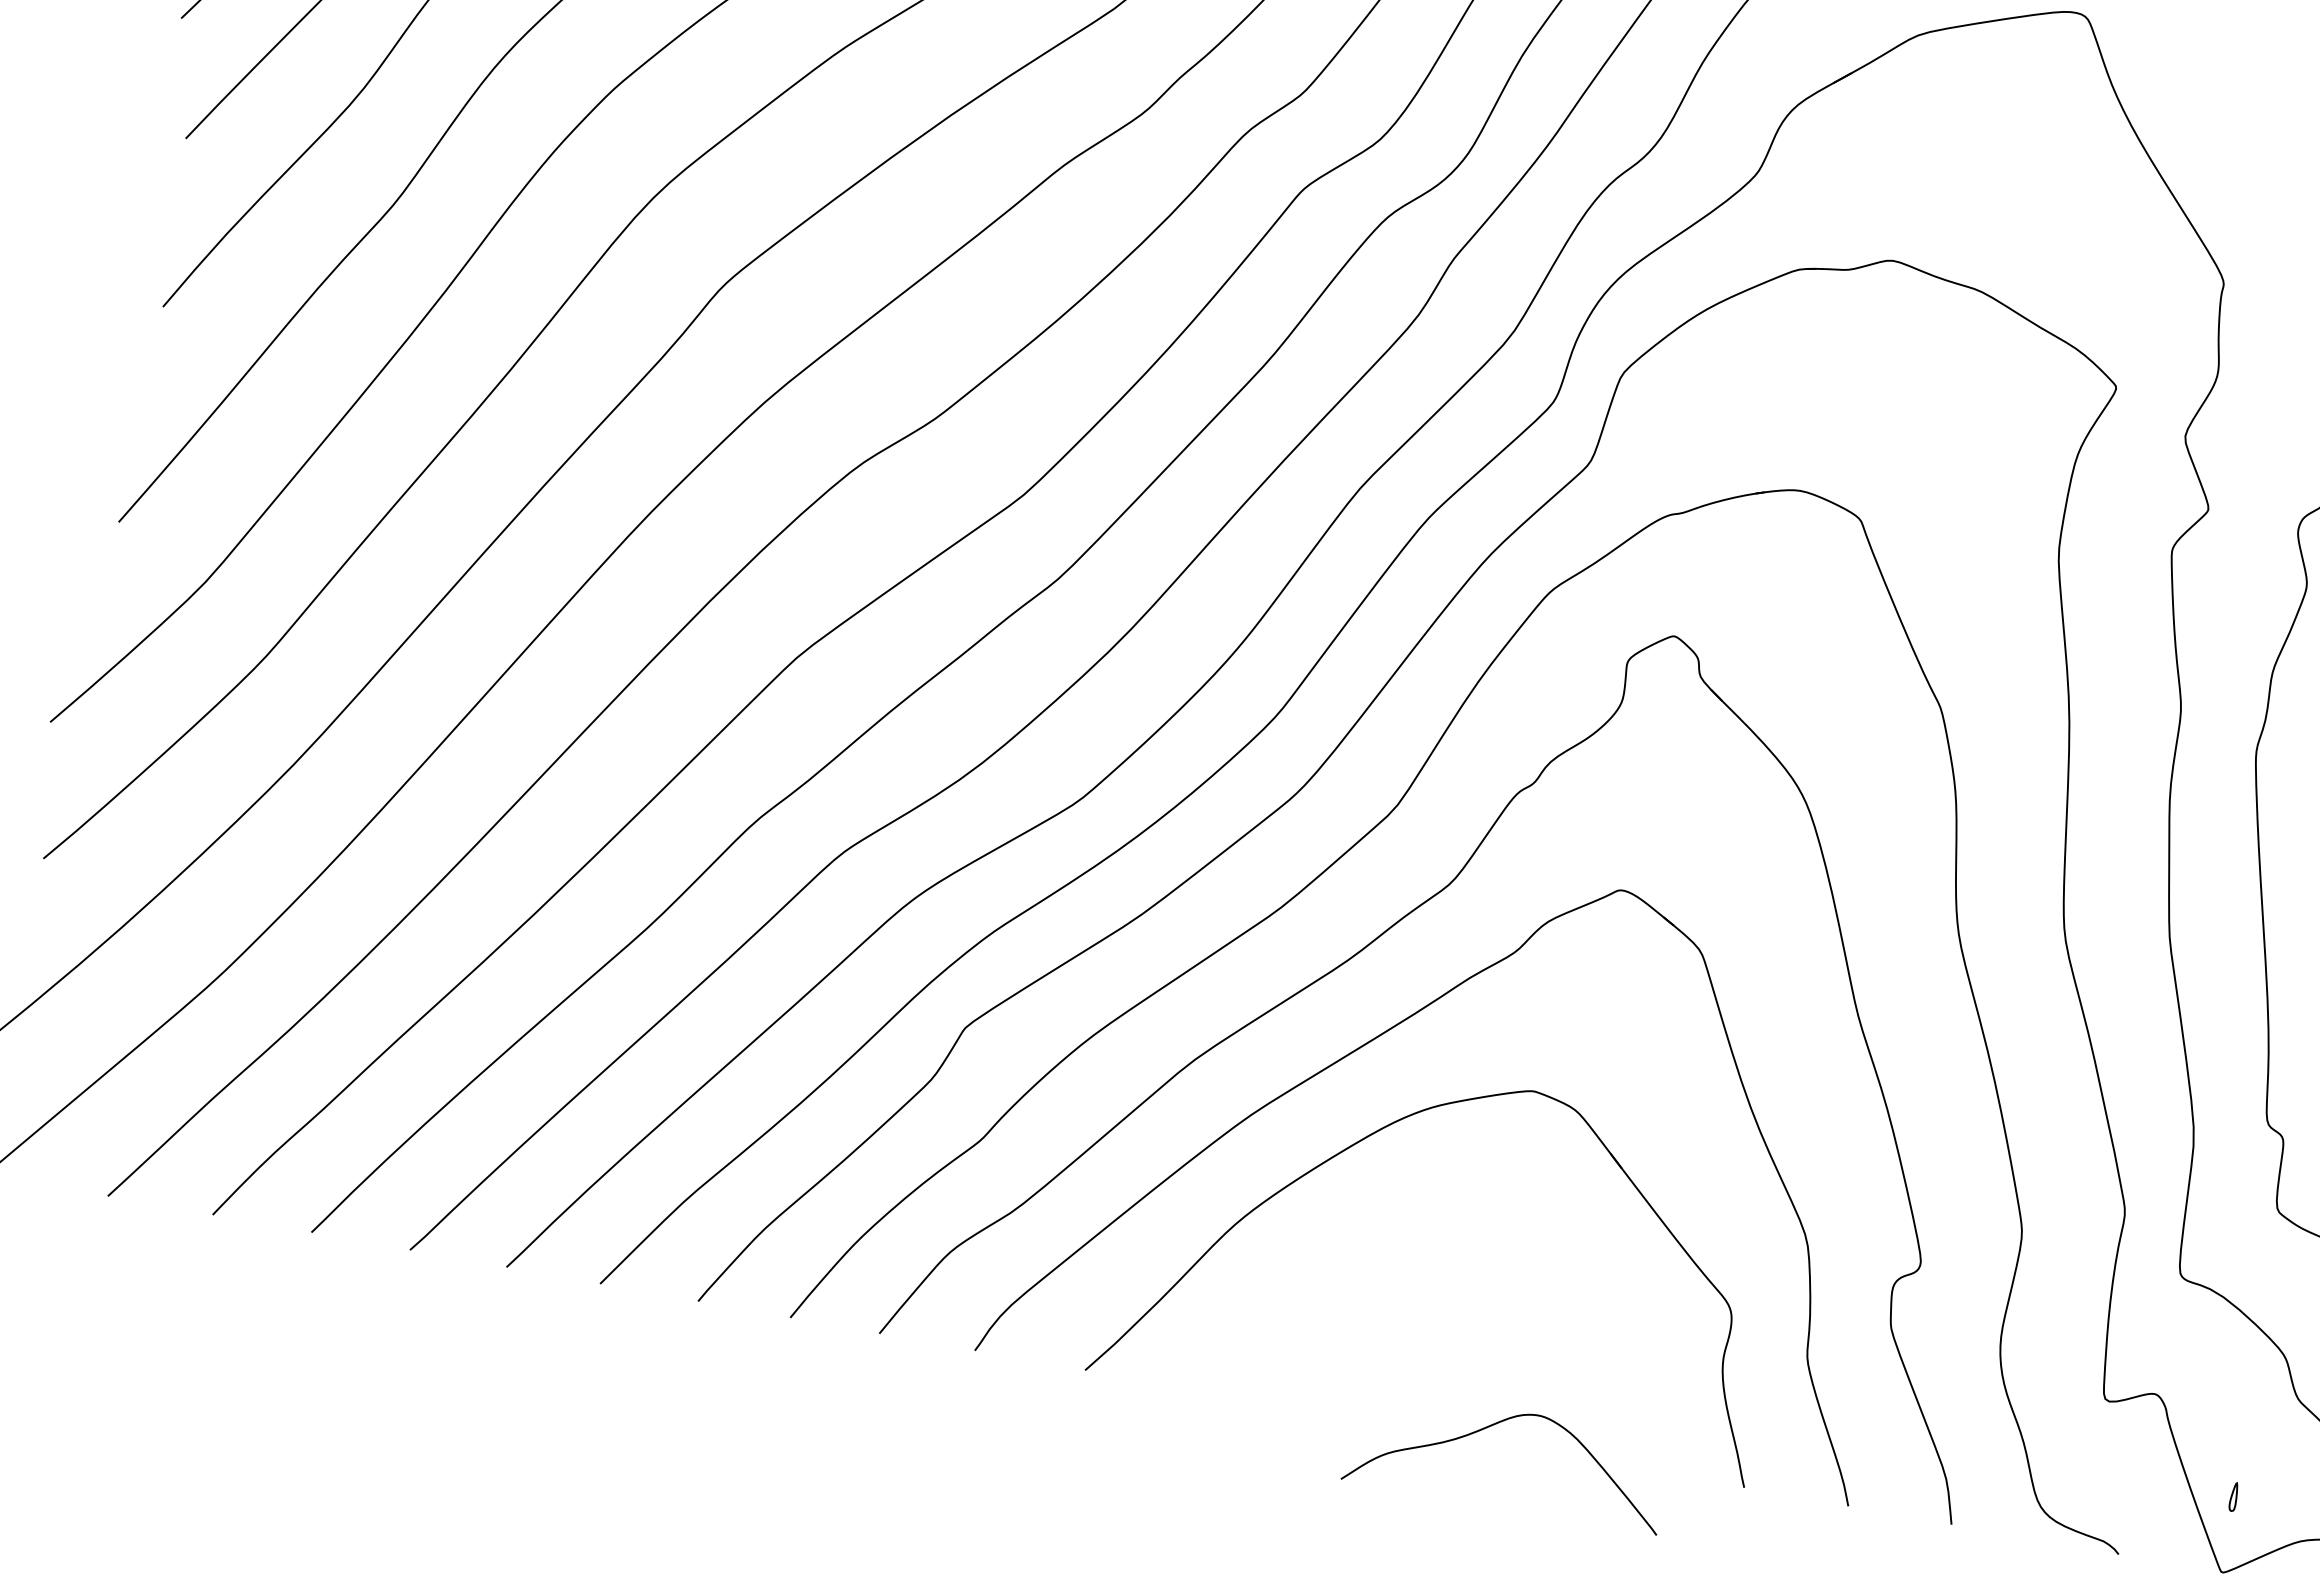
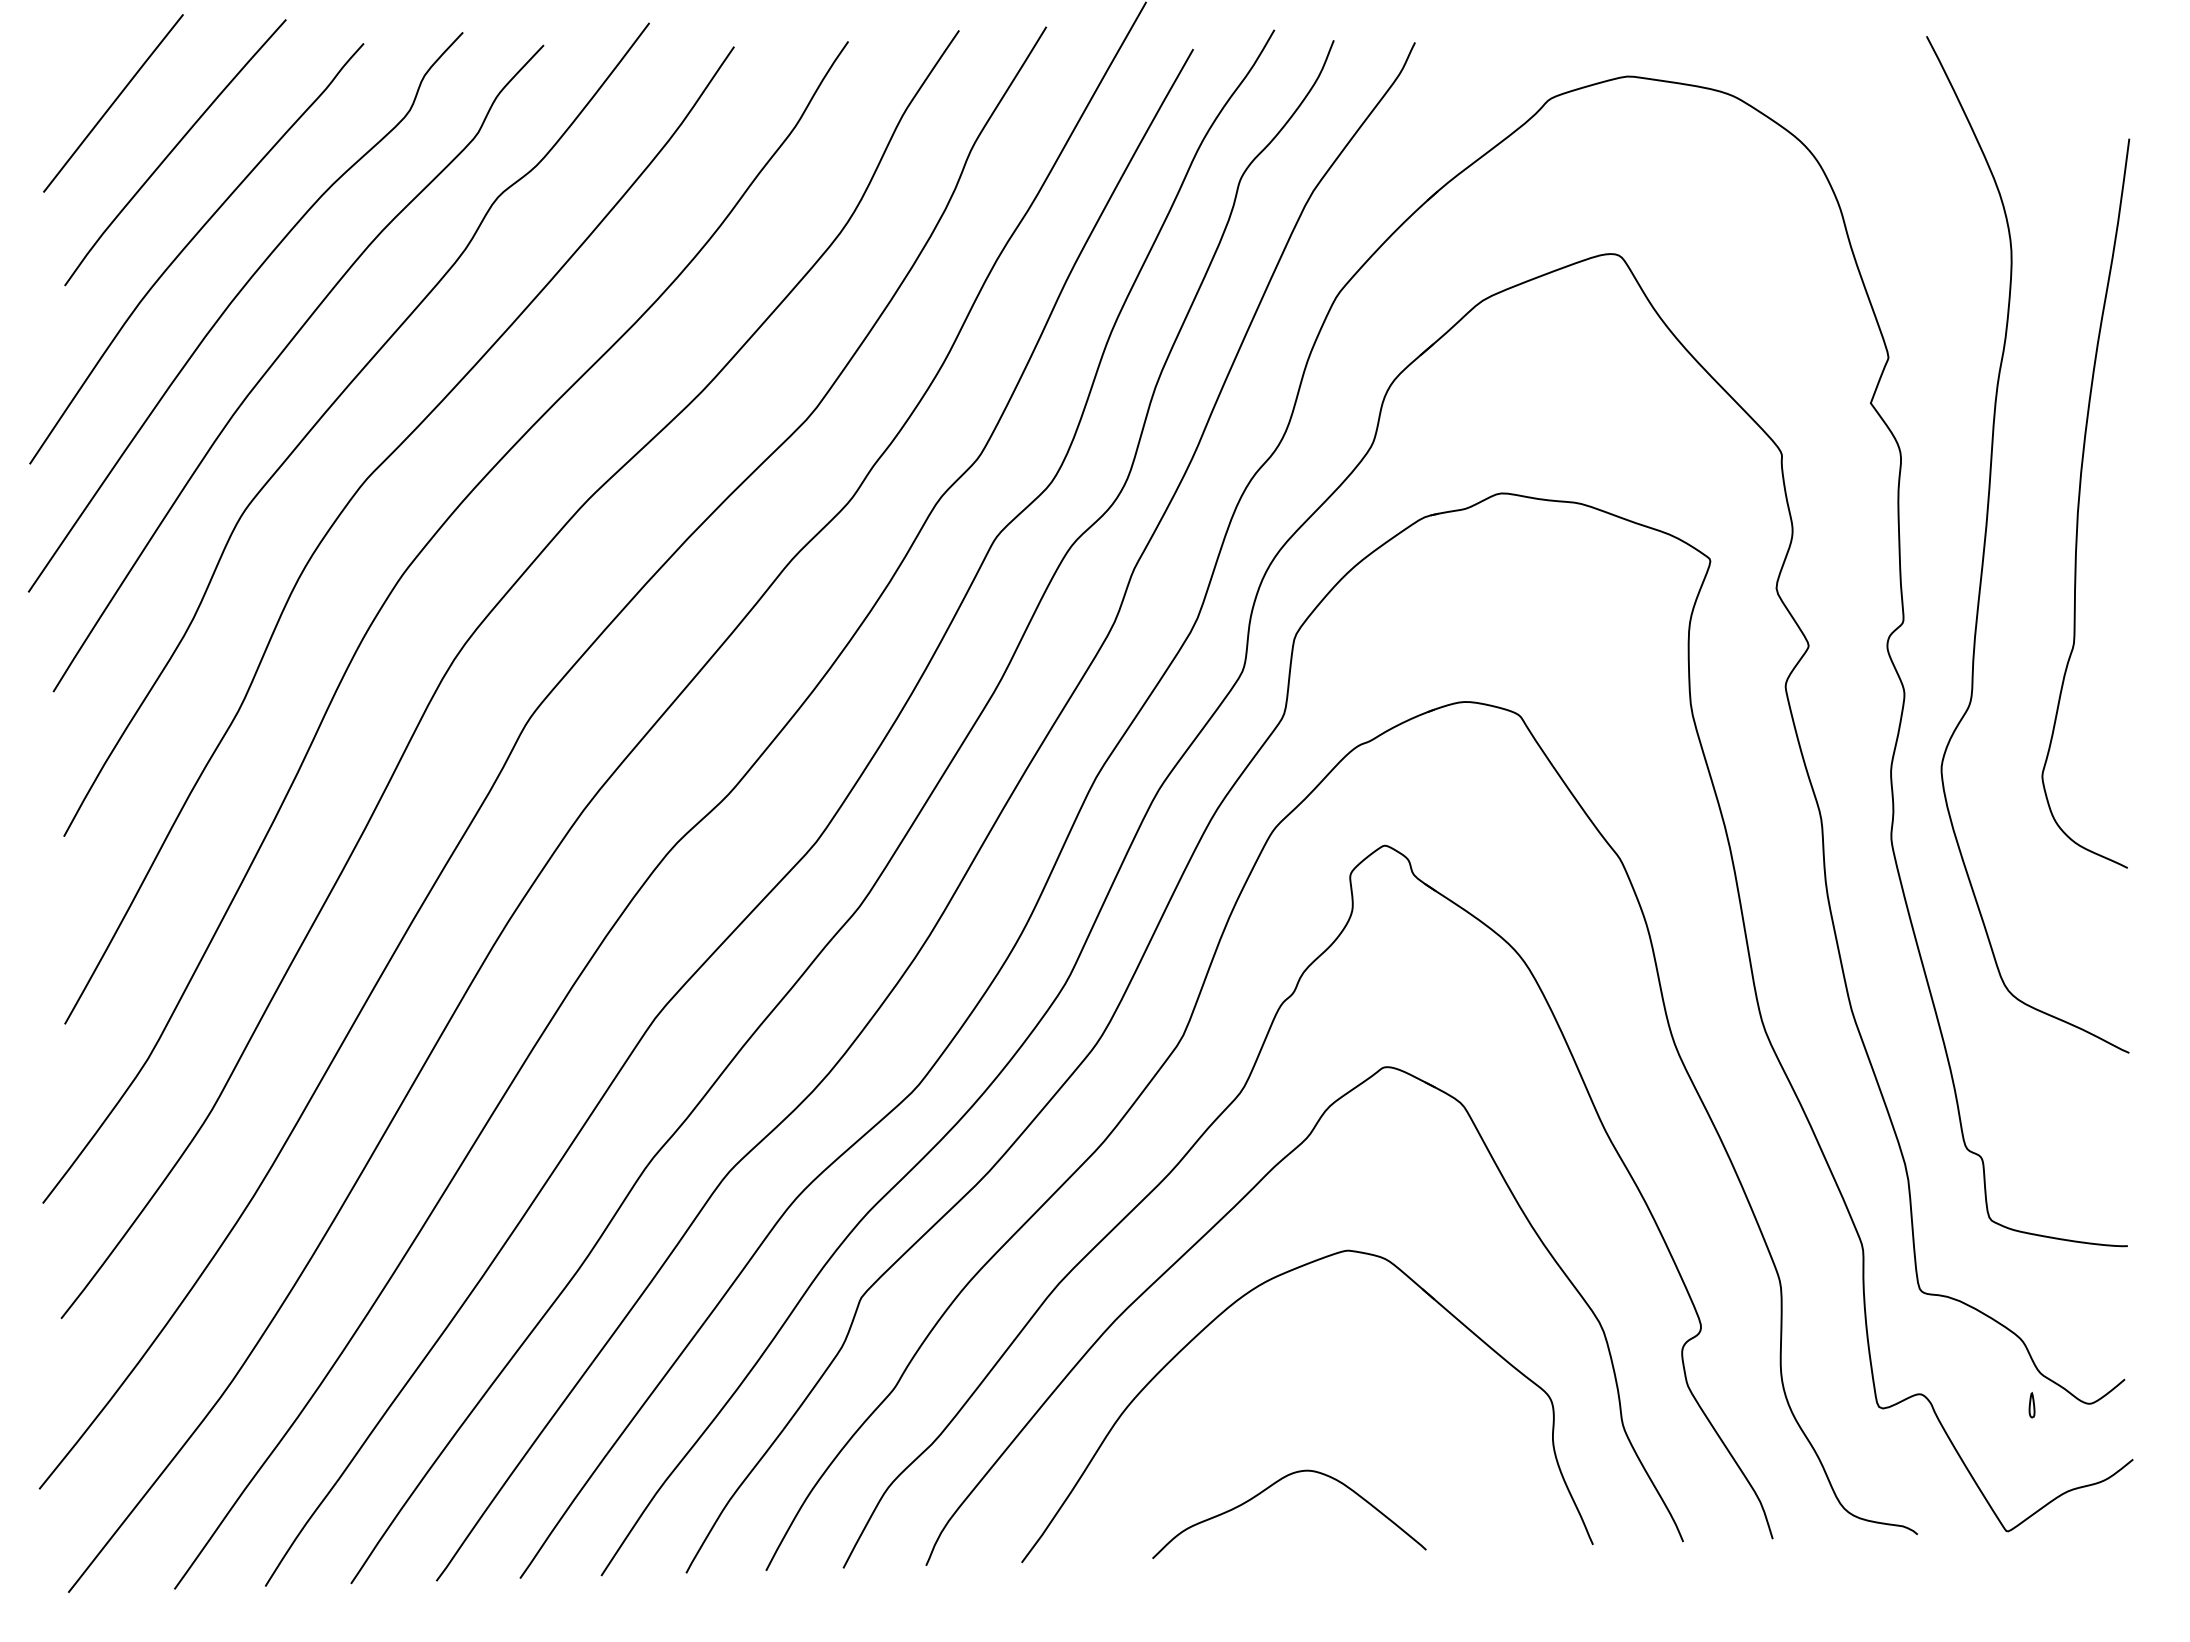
curve: (1493, 1426) -> (1270, 1487), moved
part: (2233, 1497) -> (2031, 1405), moved

